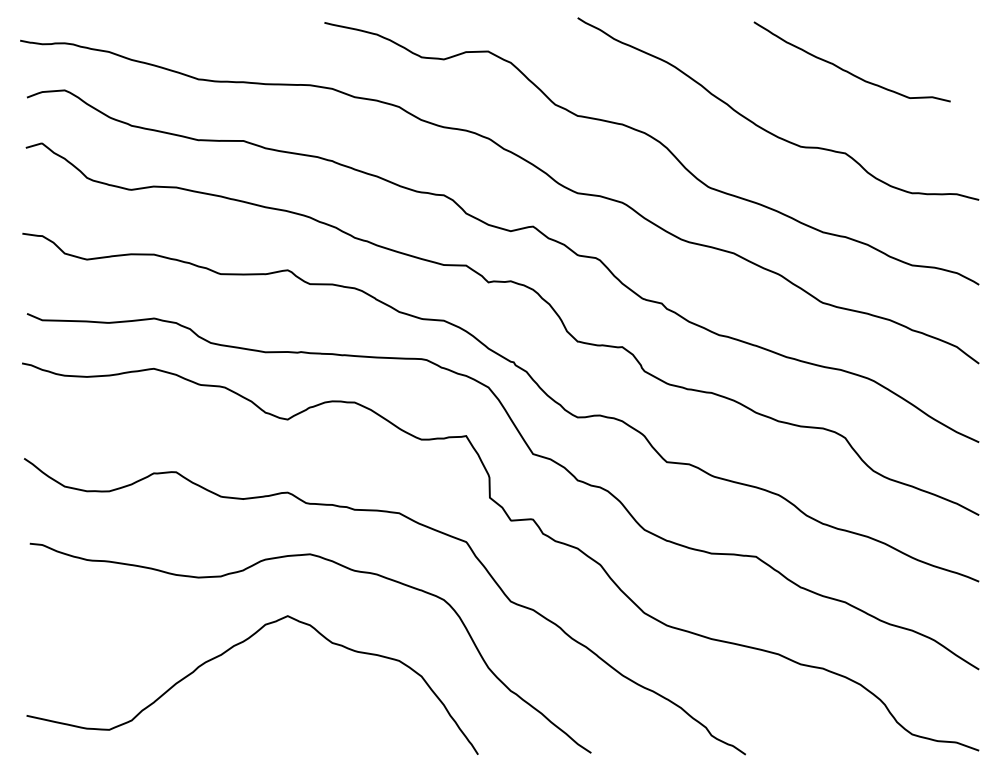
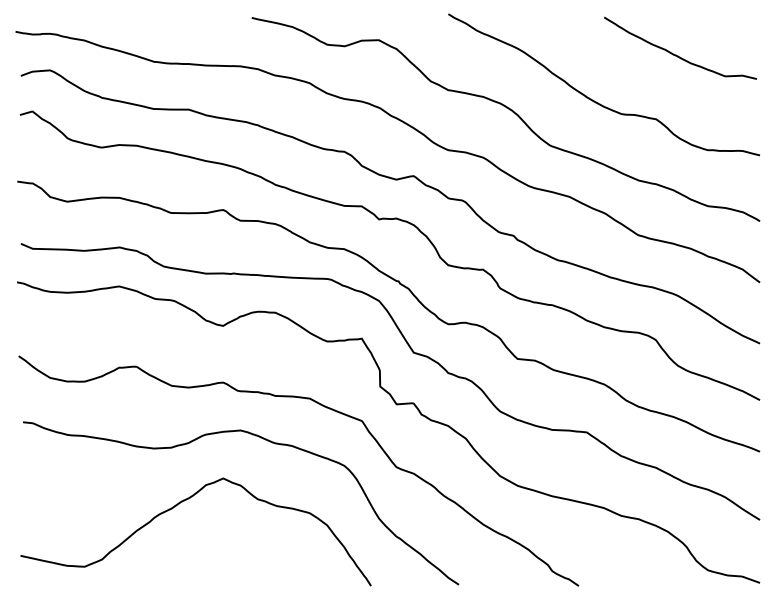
curve: (847, 69) -> (676, 54), moved

